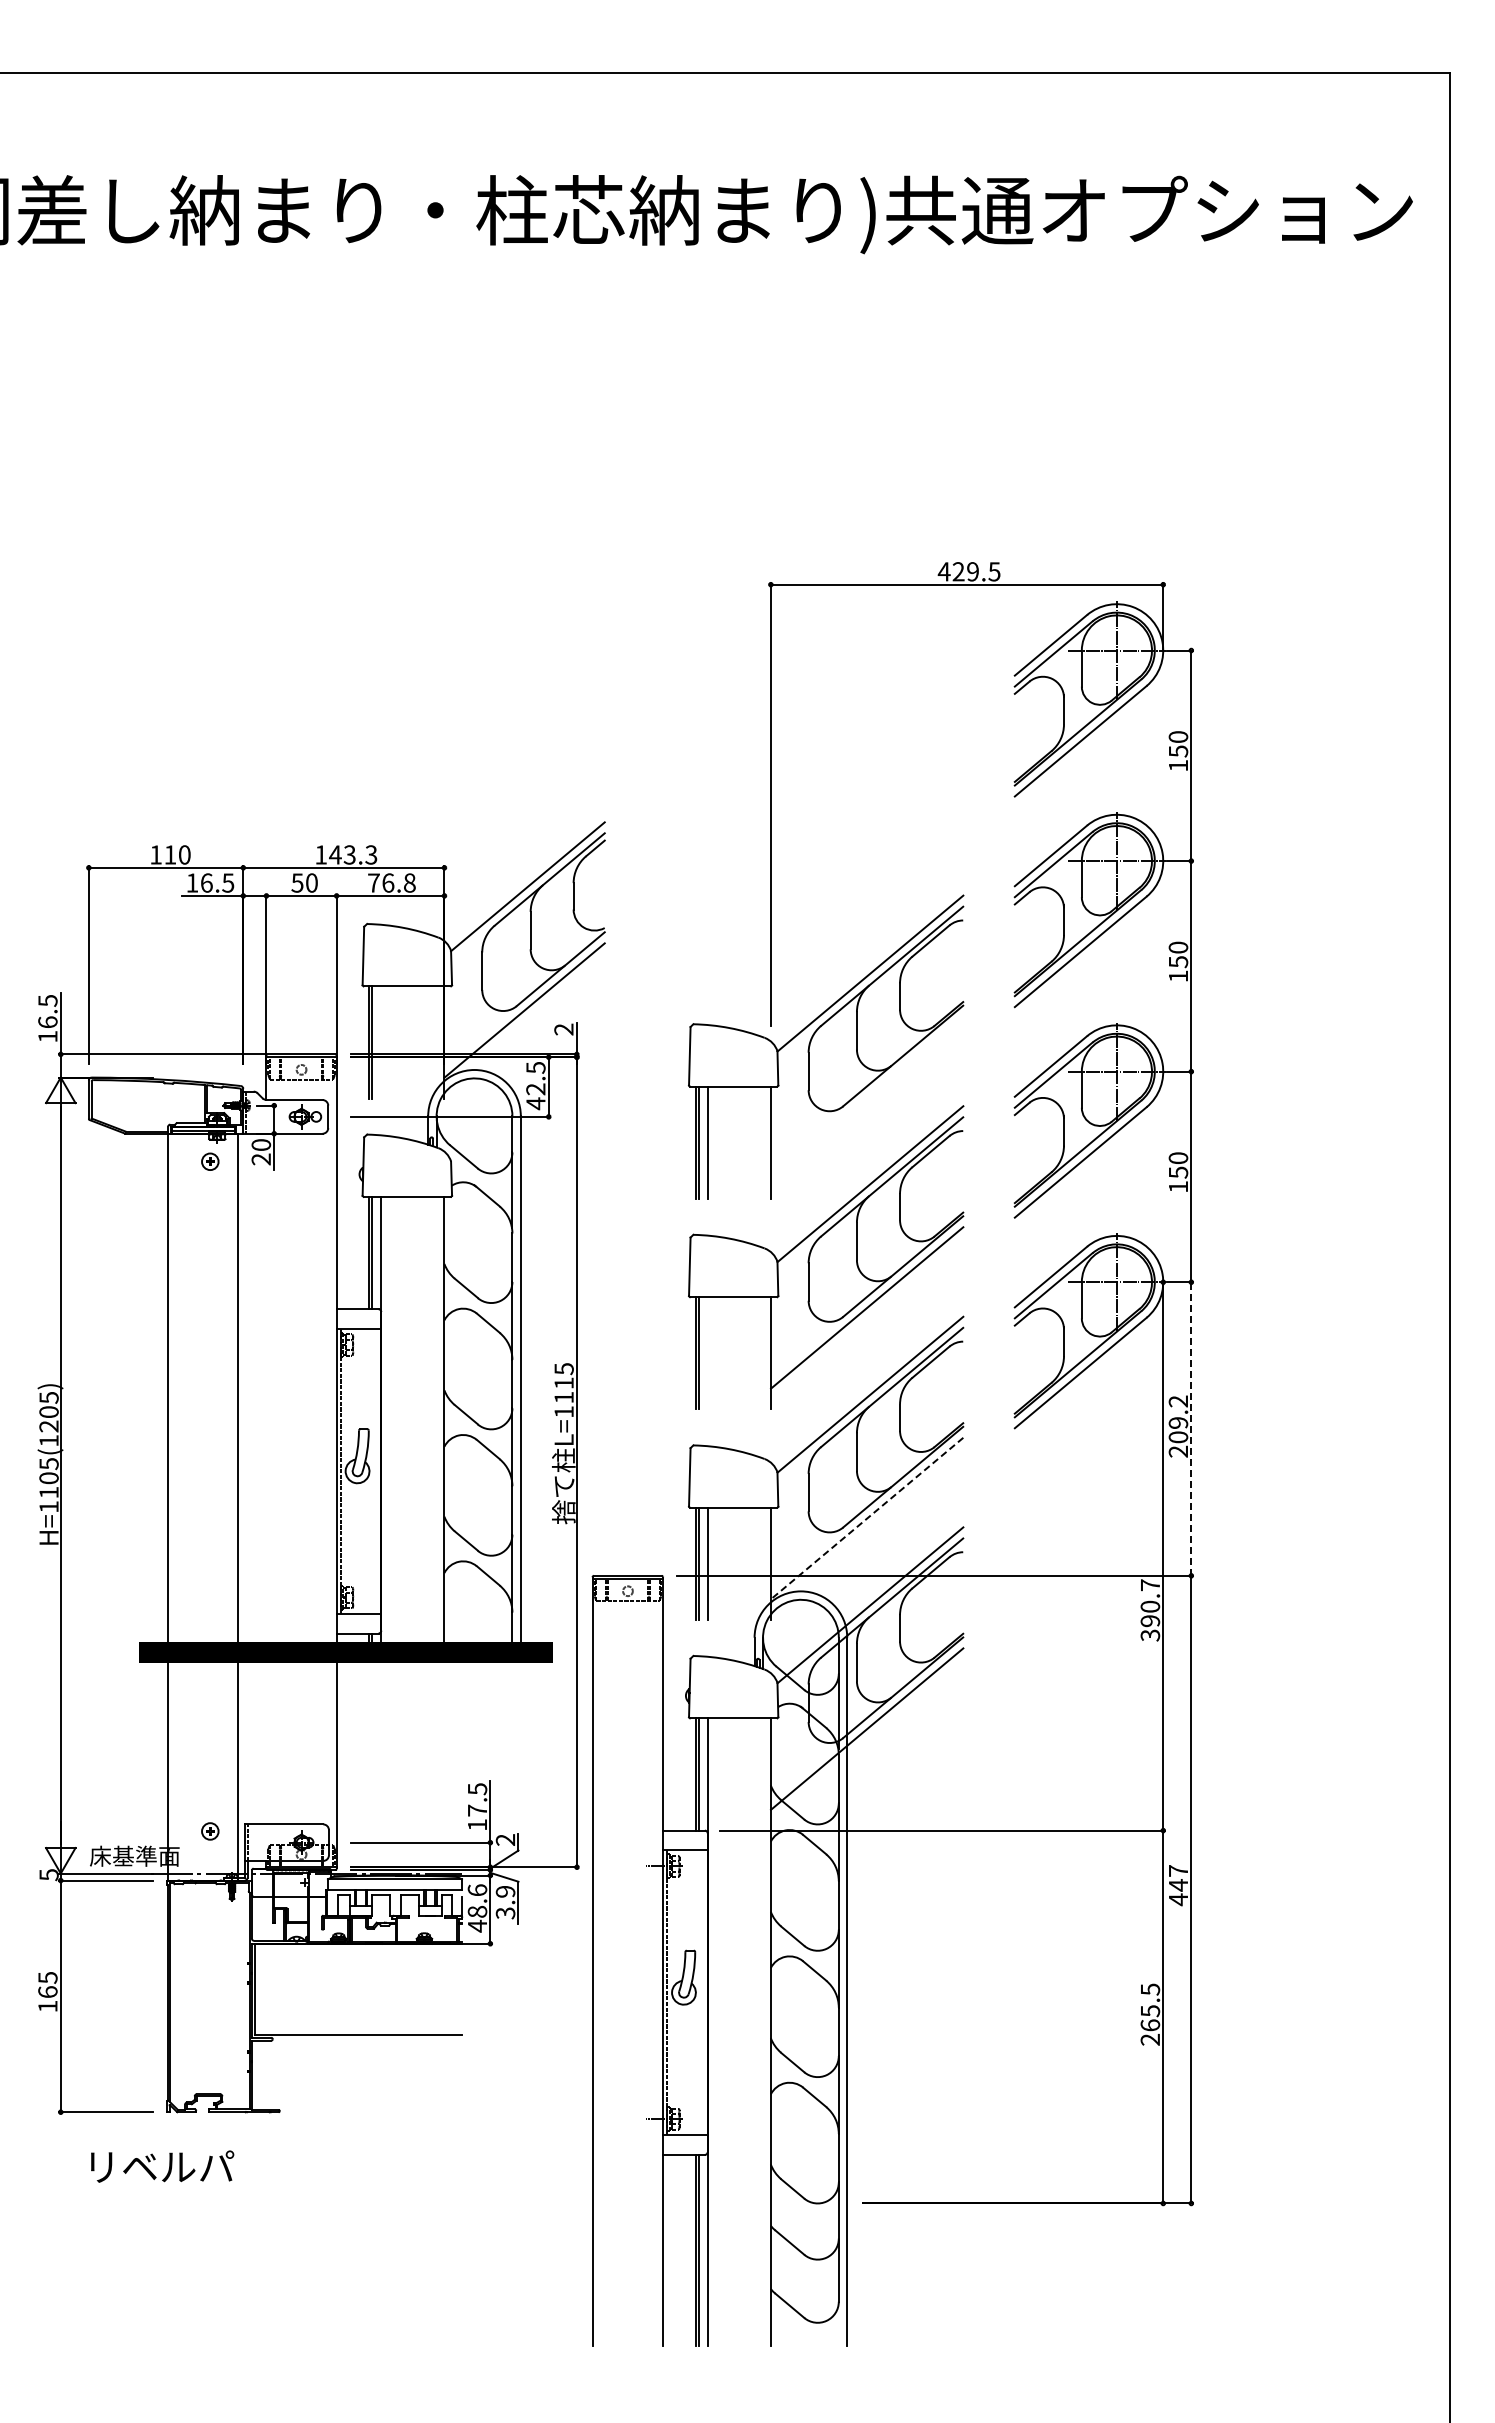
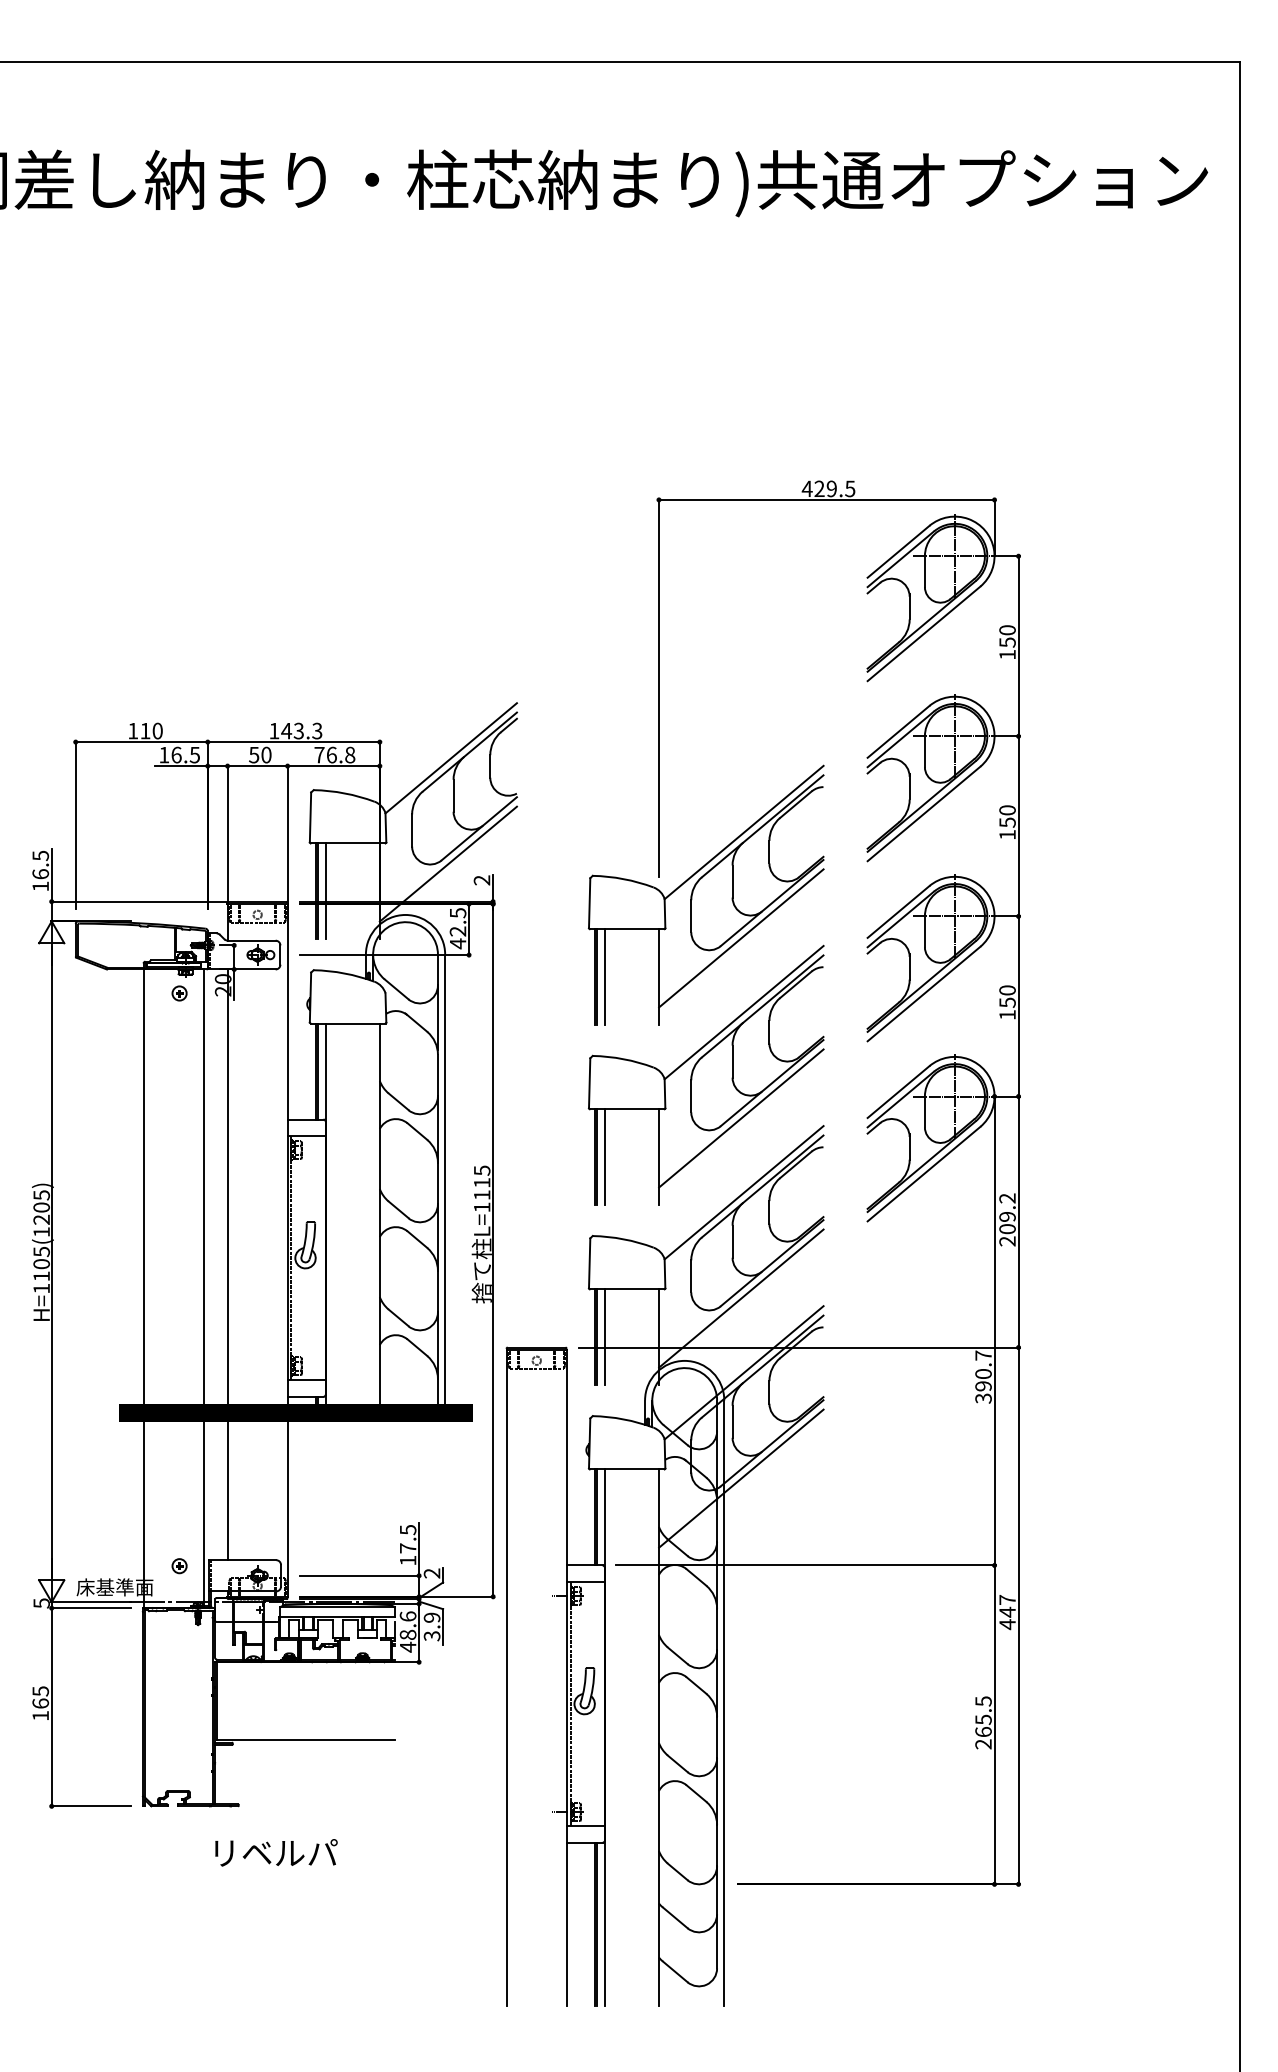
line: (381, 1042) -> (325, 891), added
line: (867, 1097) -> (741, 938), added
line: (707, 1353) -> (604, 1157), added
line: (1191, 1429) -> (1018, 1222), dashed -> solid
line: (266, 1478) -> (227, 1264), added
line: (867, 1518) -> (741, 1298), dashed -> solid
text: (162, 2166) -> (276, 1852), moved

